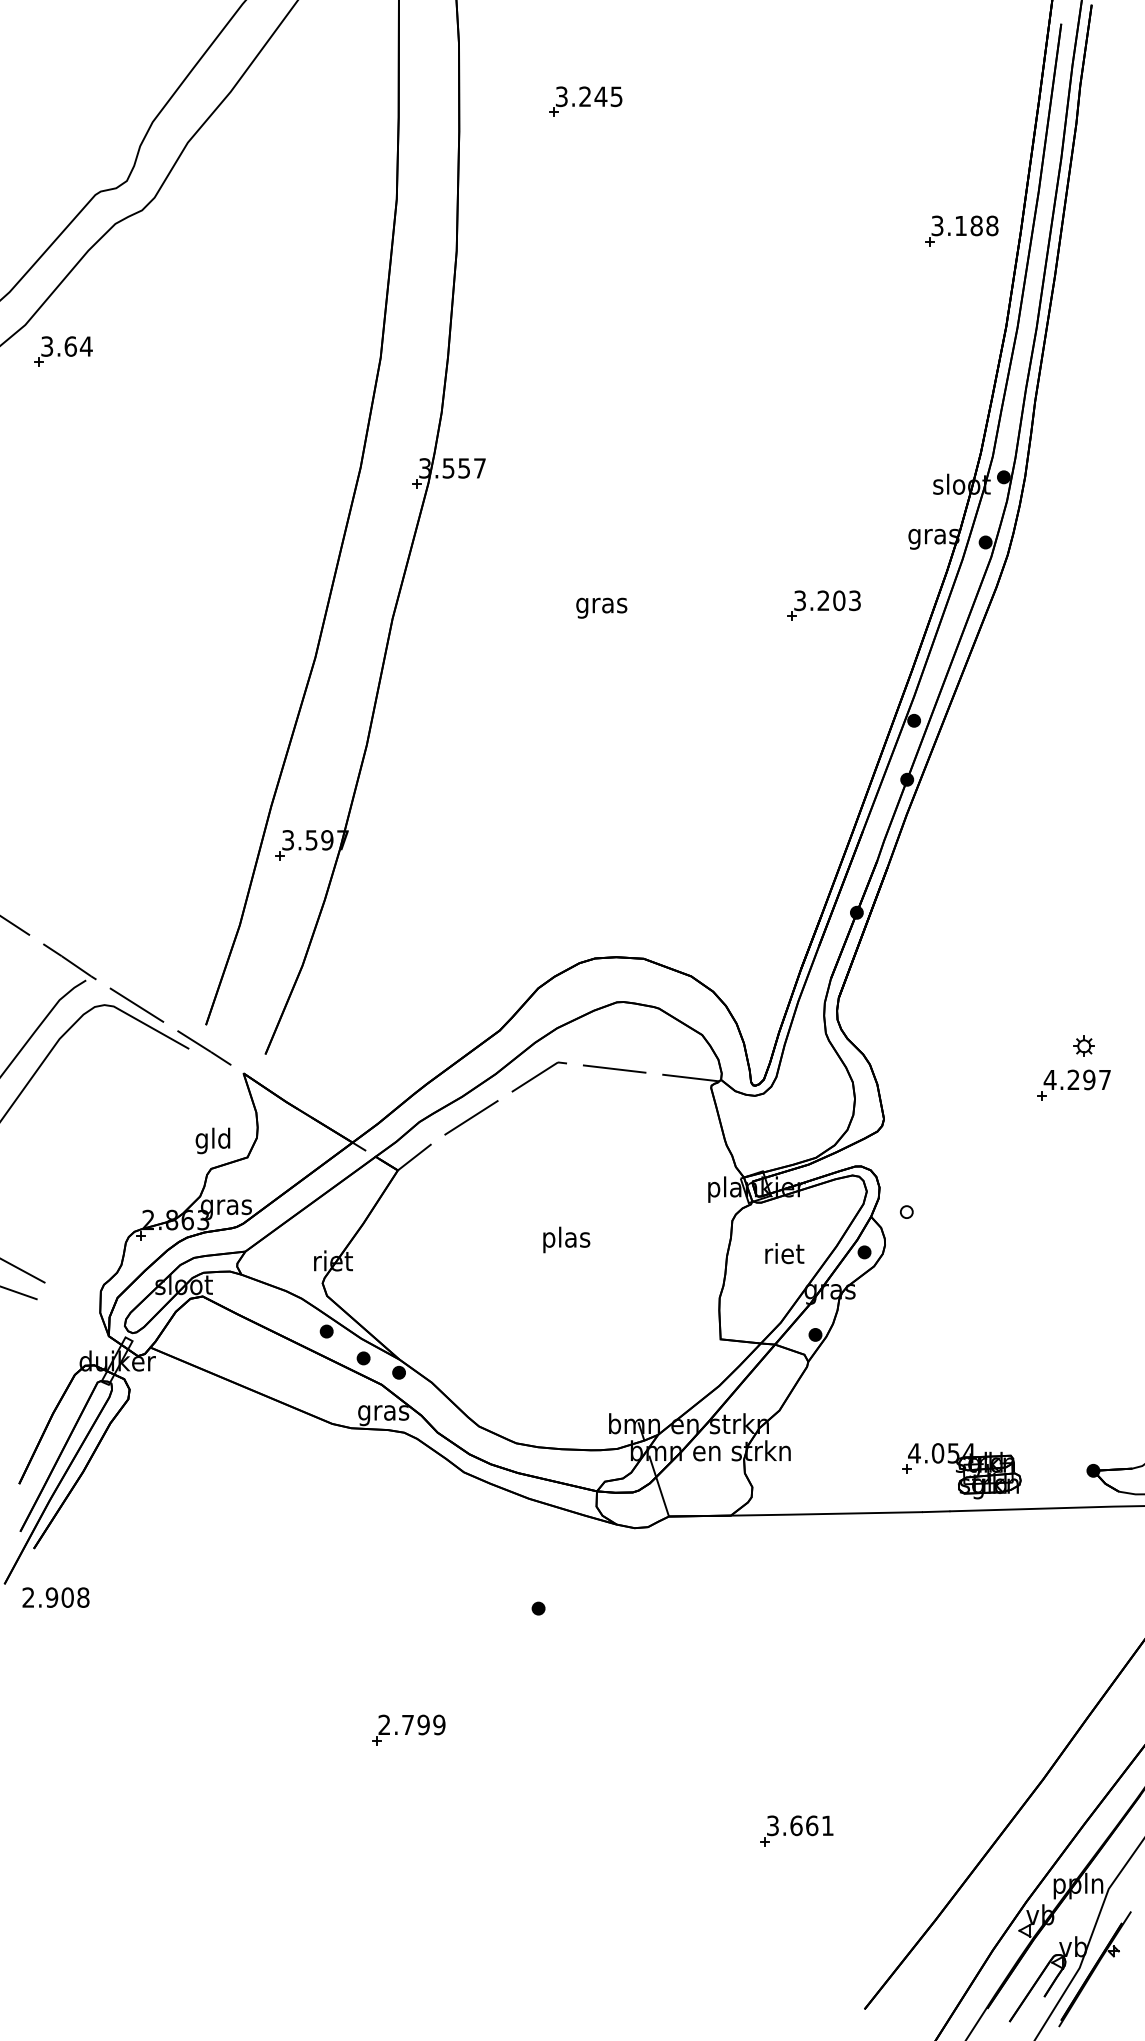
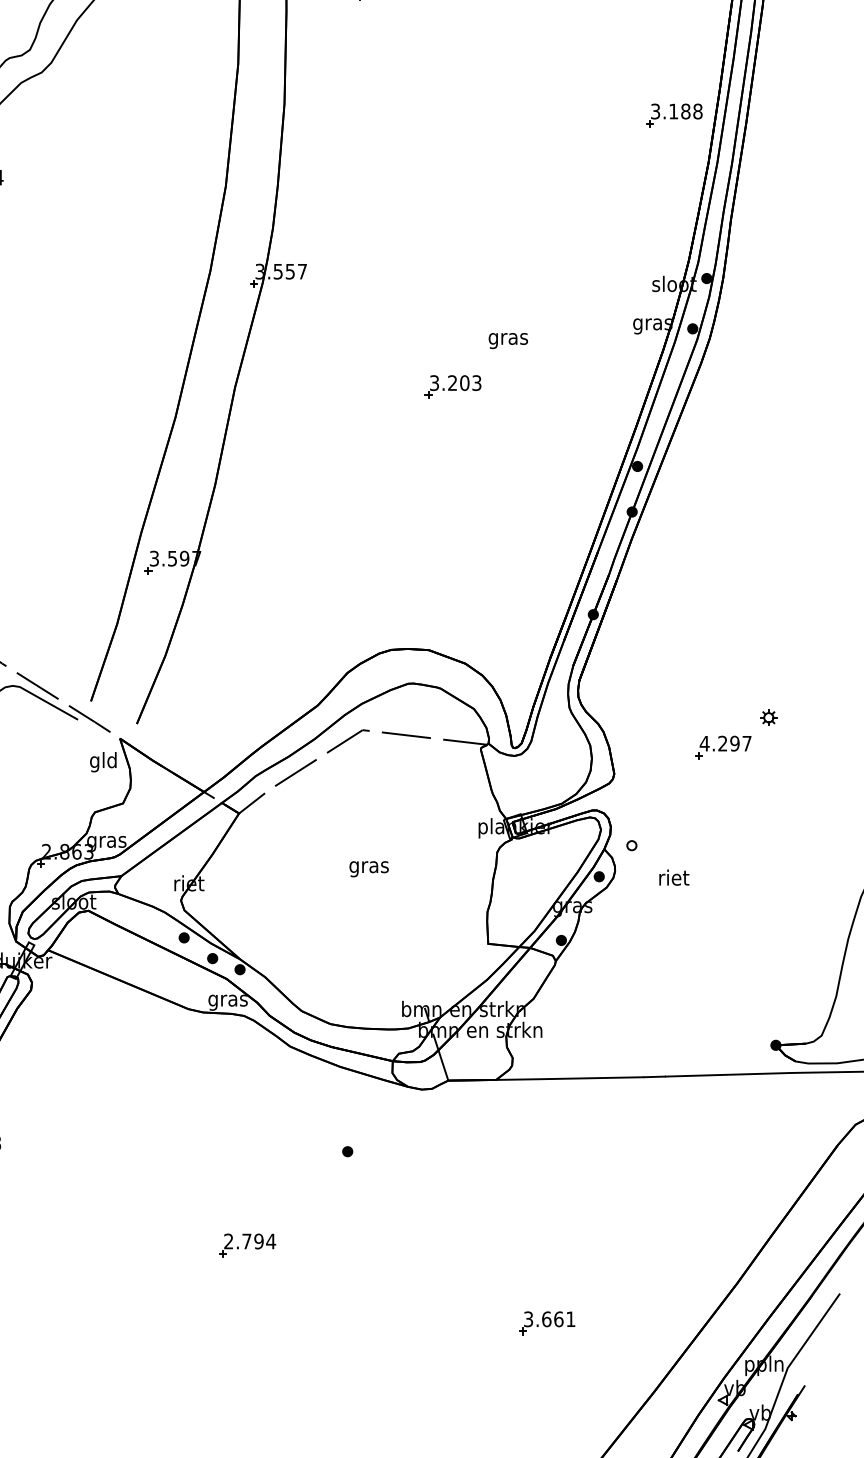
part: (961, 230) -> (674, 115), moved
part: (823, 605) -> (452, 386), moved
text: (601, 607) -> (508, 340), moved
part: (1073, 1084) -> (722, 747), moved
text: (212, 1140) -> (102, 761), moved
text: (565, 1239) -> (368, 866), plas -> gras
text: (784, 1253) -> (674, 877), moved
part: (961, 1471) -> (674, 1045), removed
text: (438, 1724) -> (270, 1241), 2.799 -> 2.794

